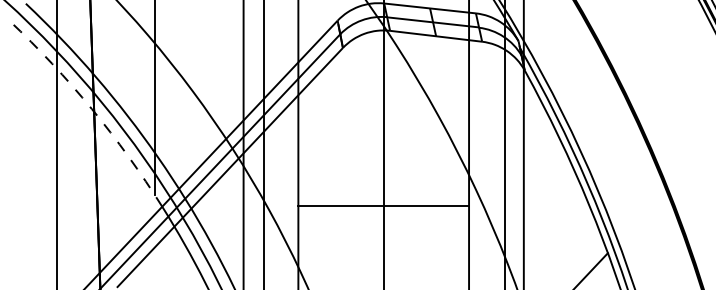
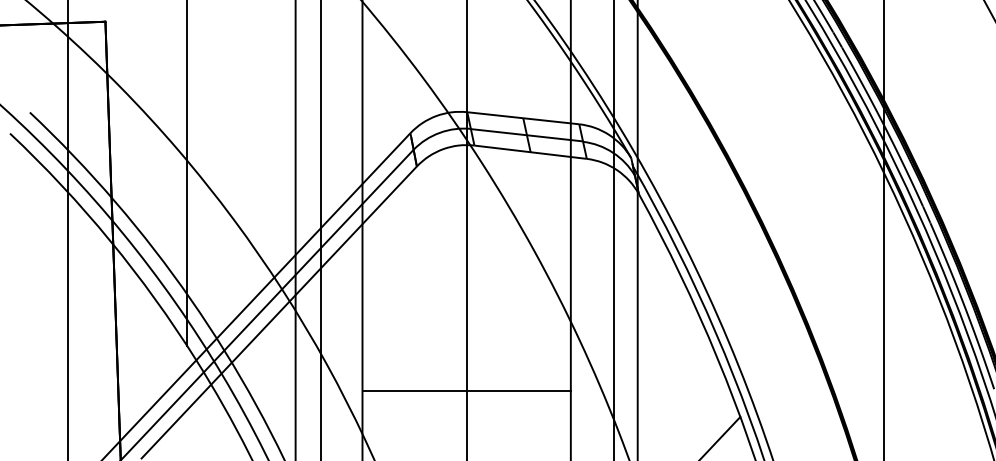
arc: (91, 109) -> (110, 241), dashed -> solid
line: (383, 206) -> (466, 390), moved

